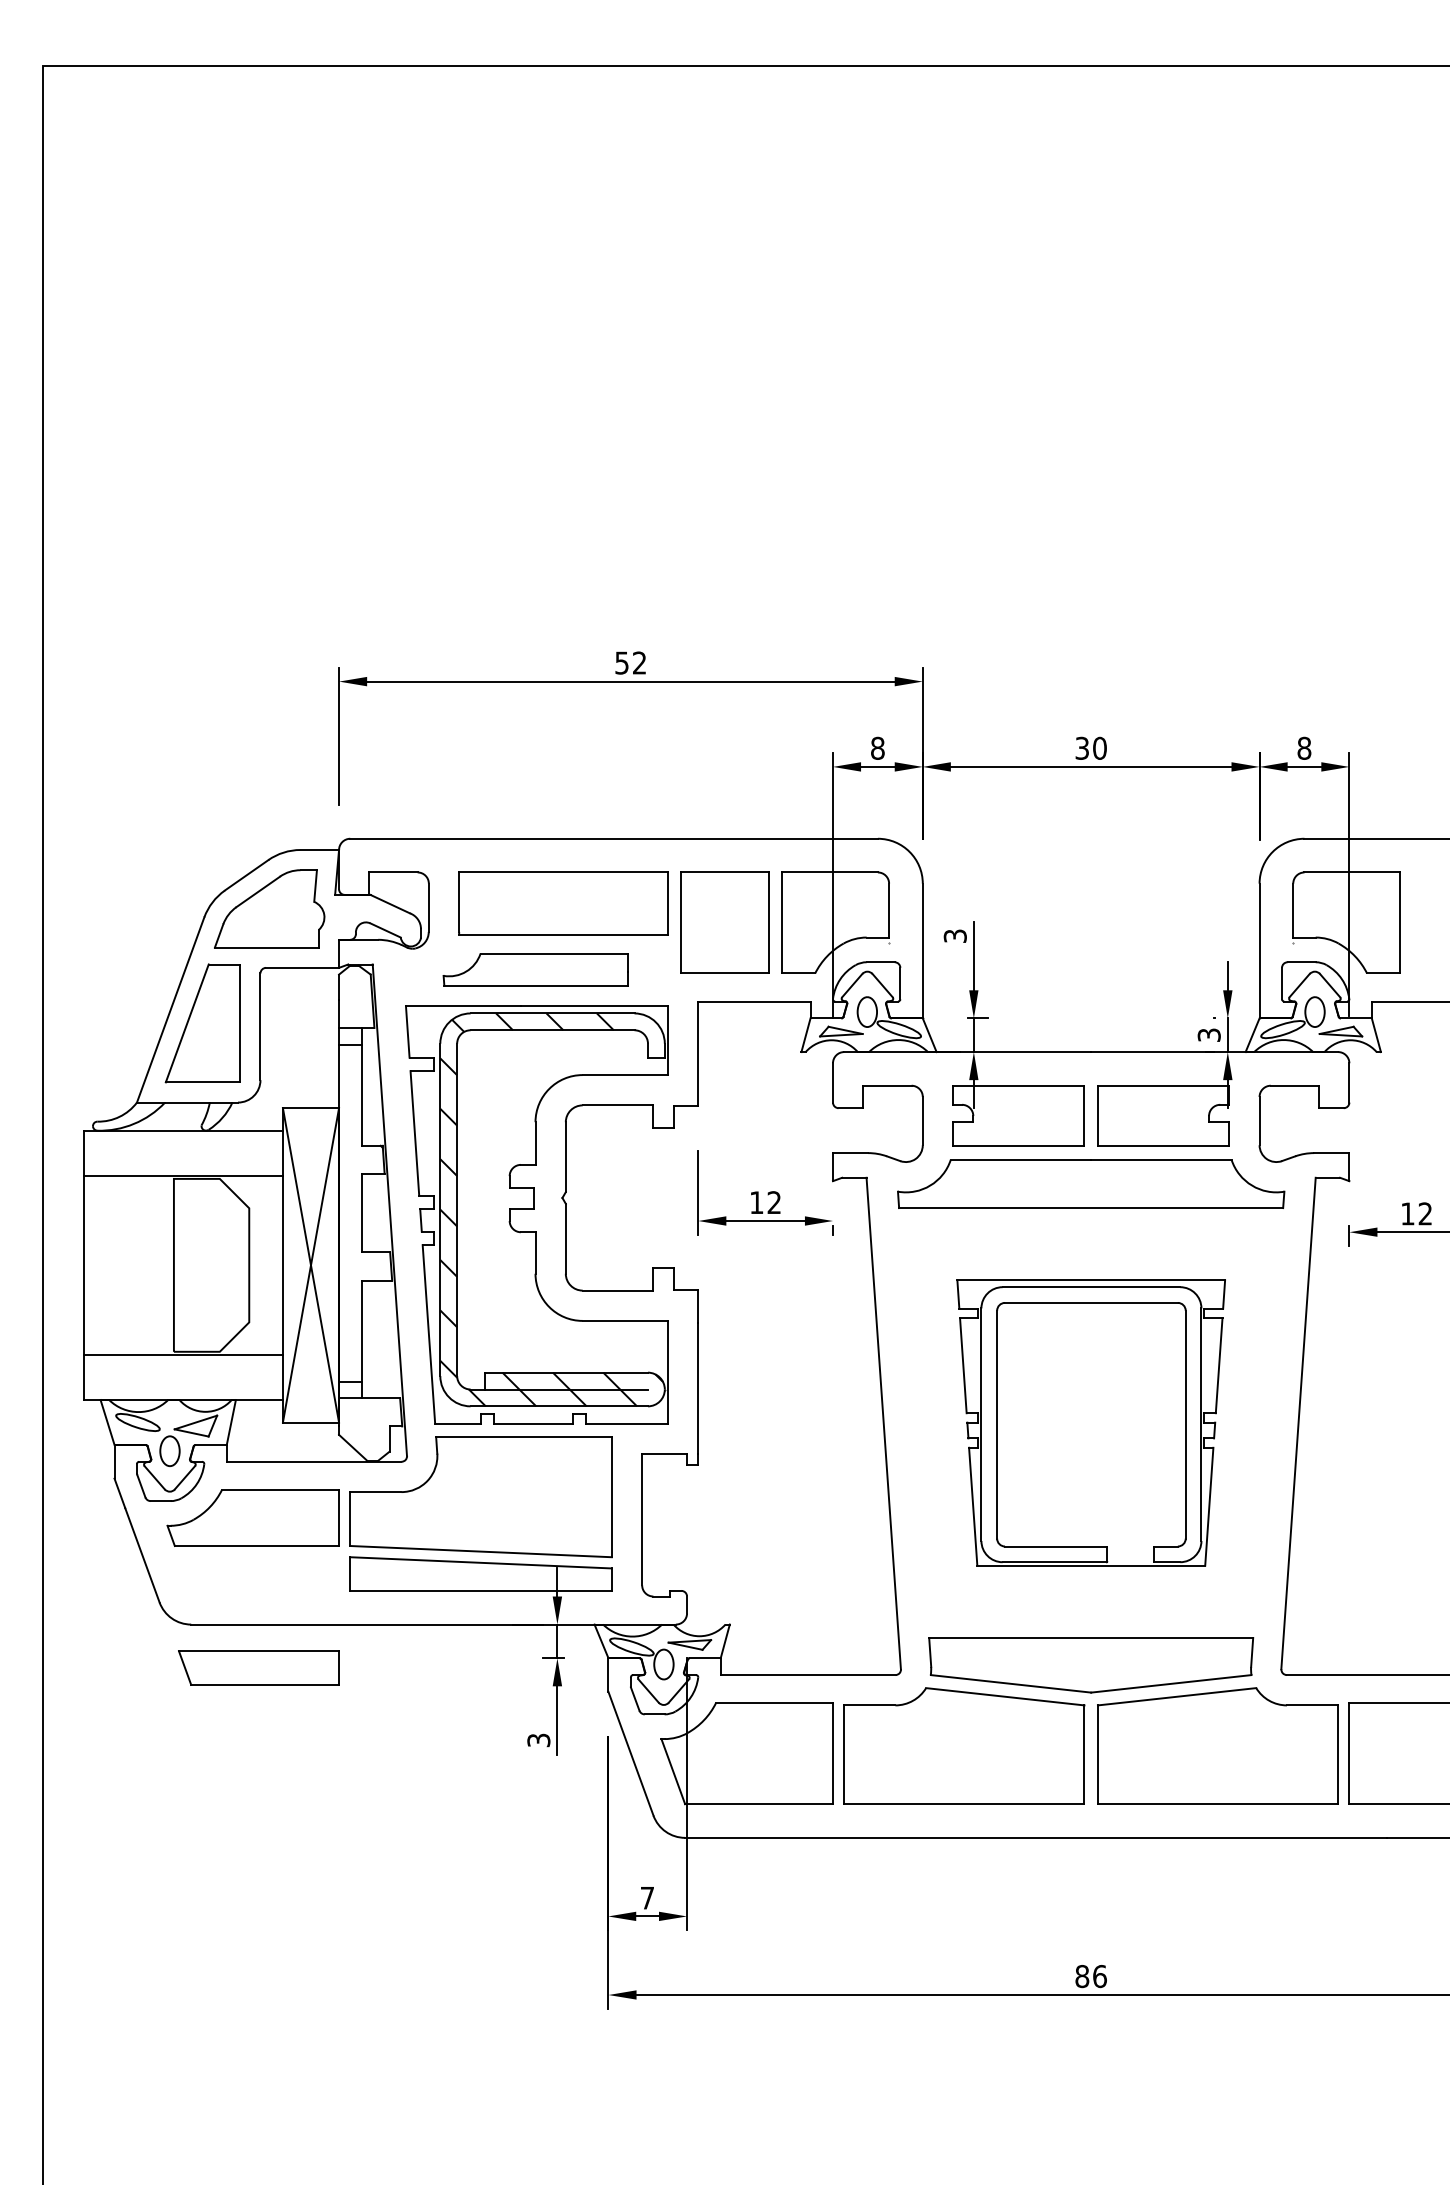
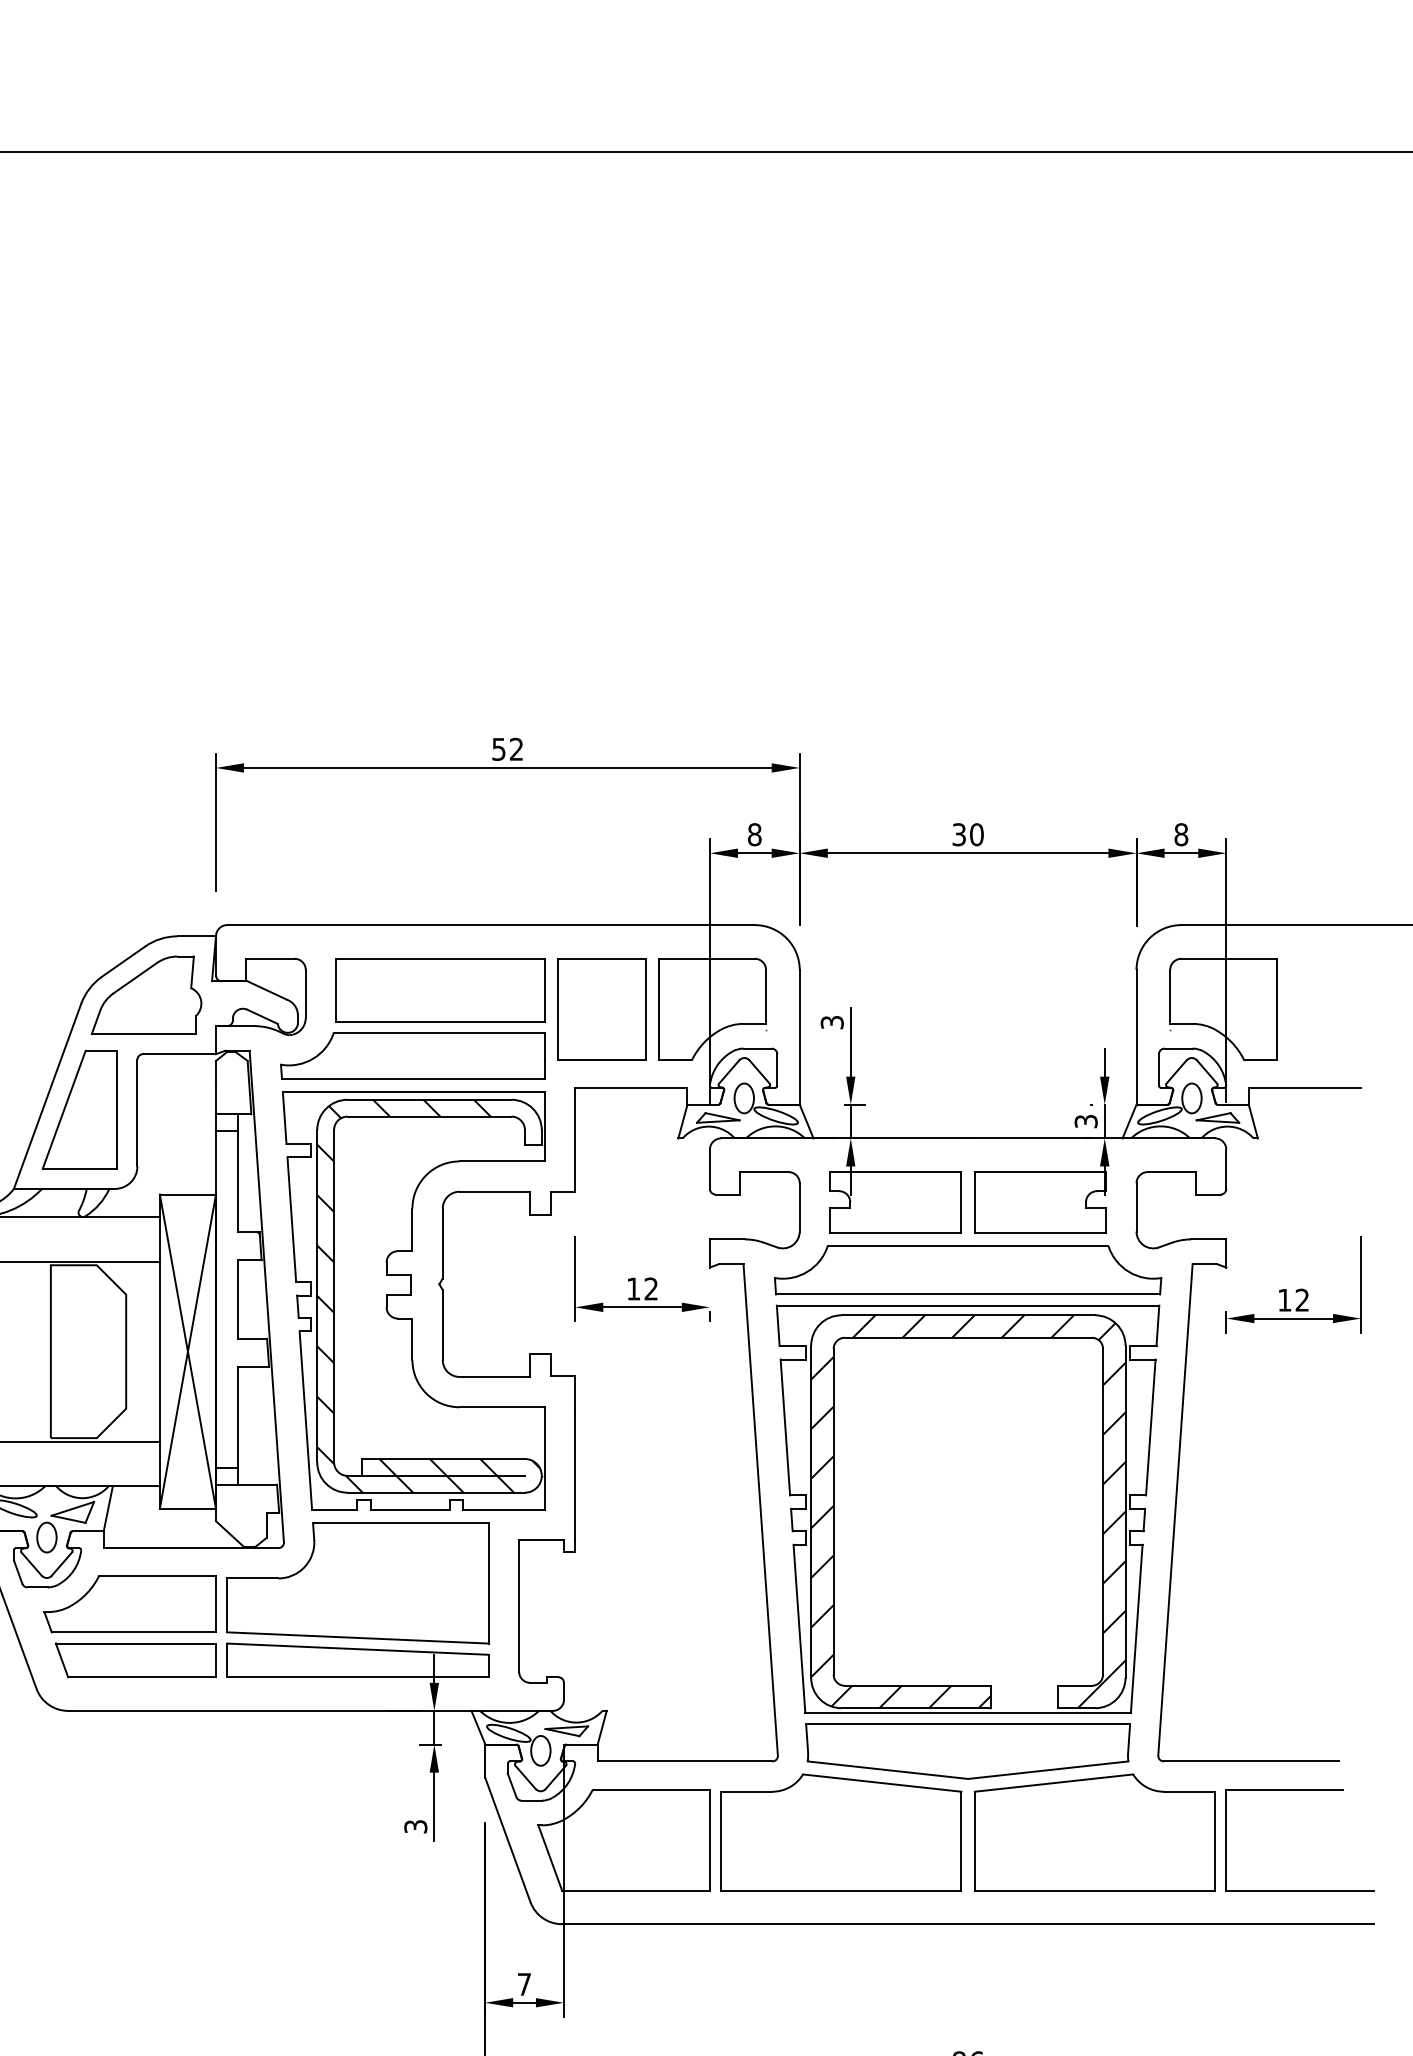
part: (535, 969) -> (412, 1055), size x1.43
part: (1091, 1422) -> (968, 1508), size x1.43
part: (258, 1667) -> (135, 1659), moved

